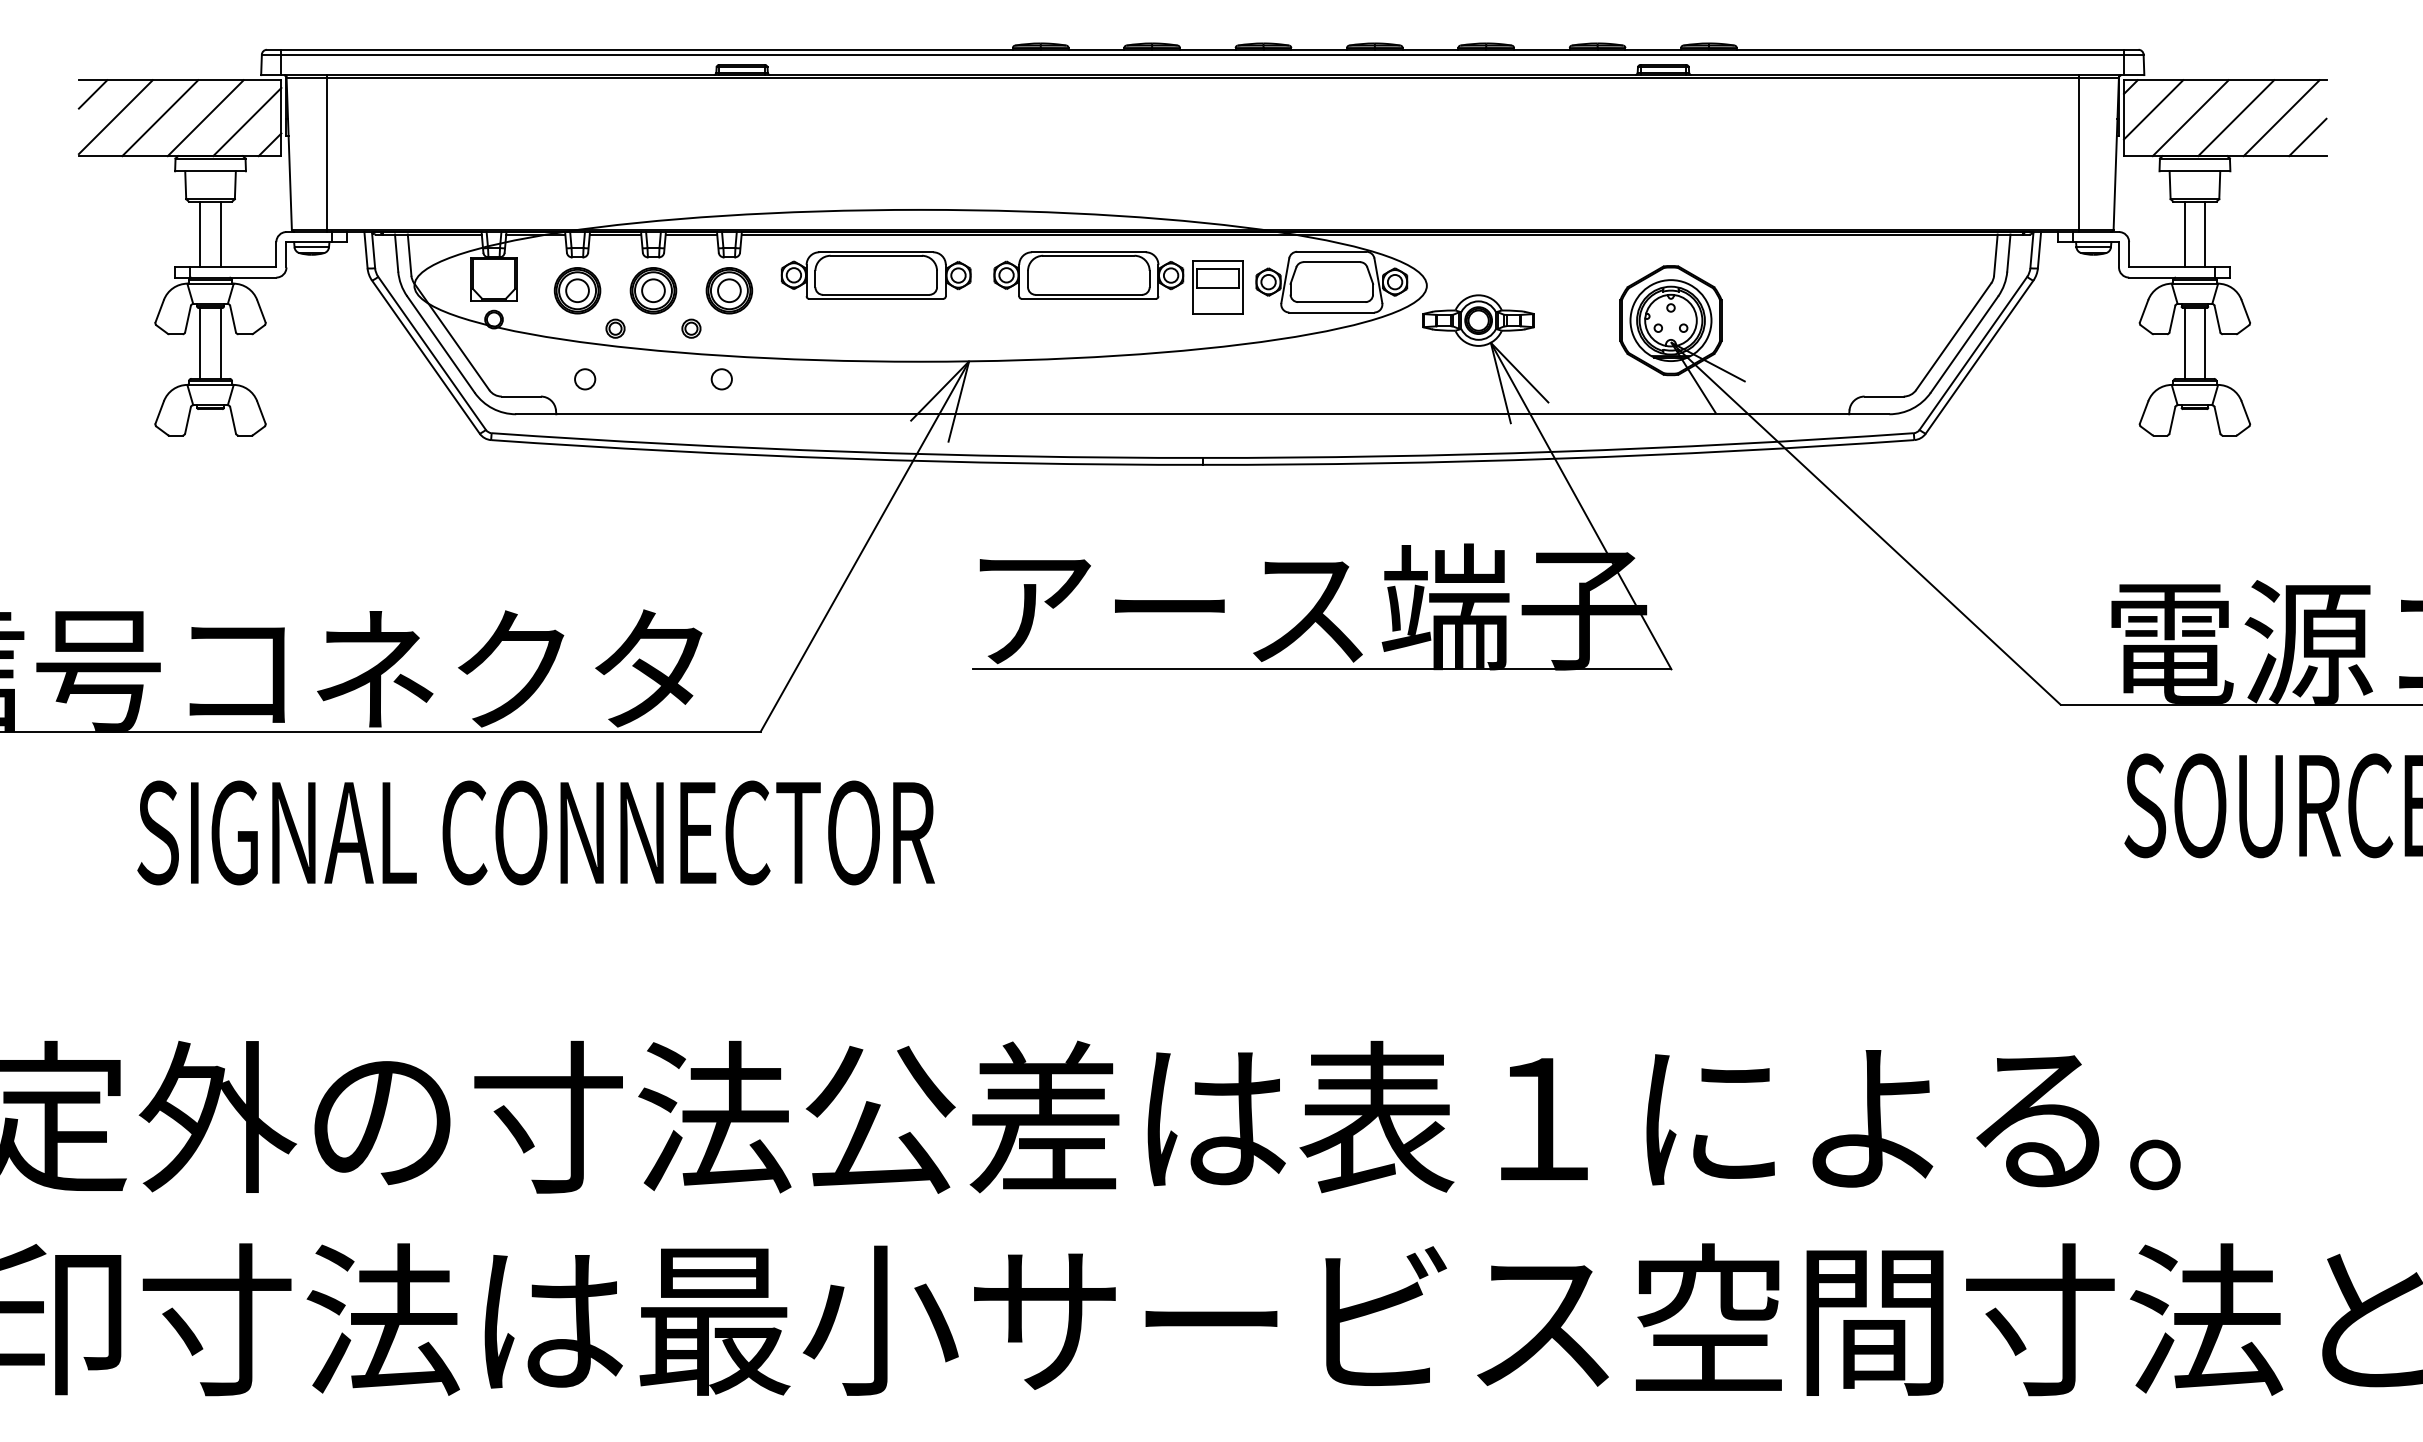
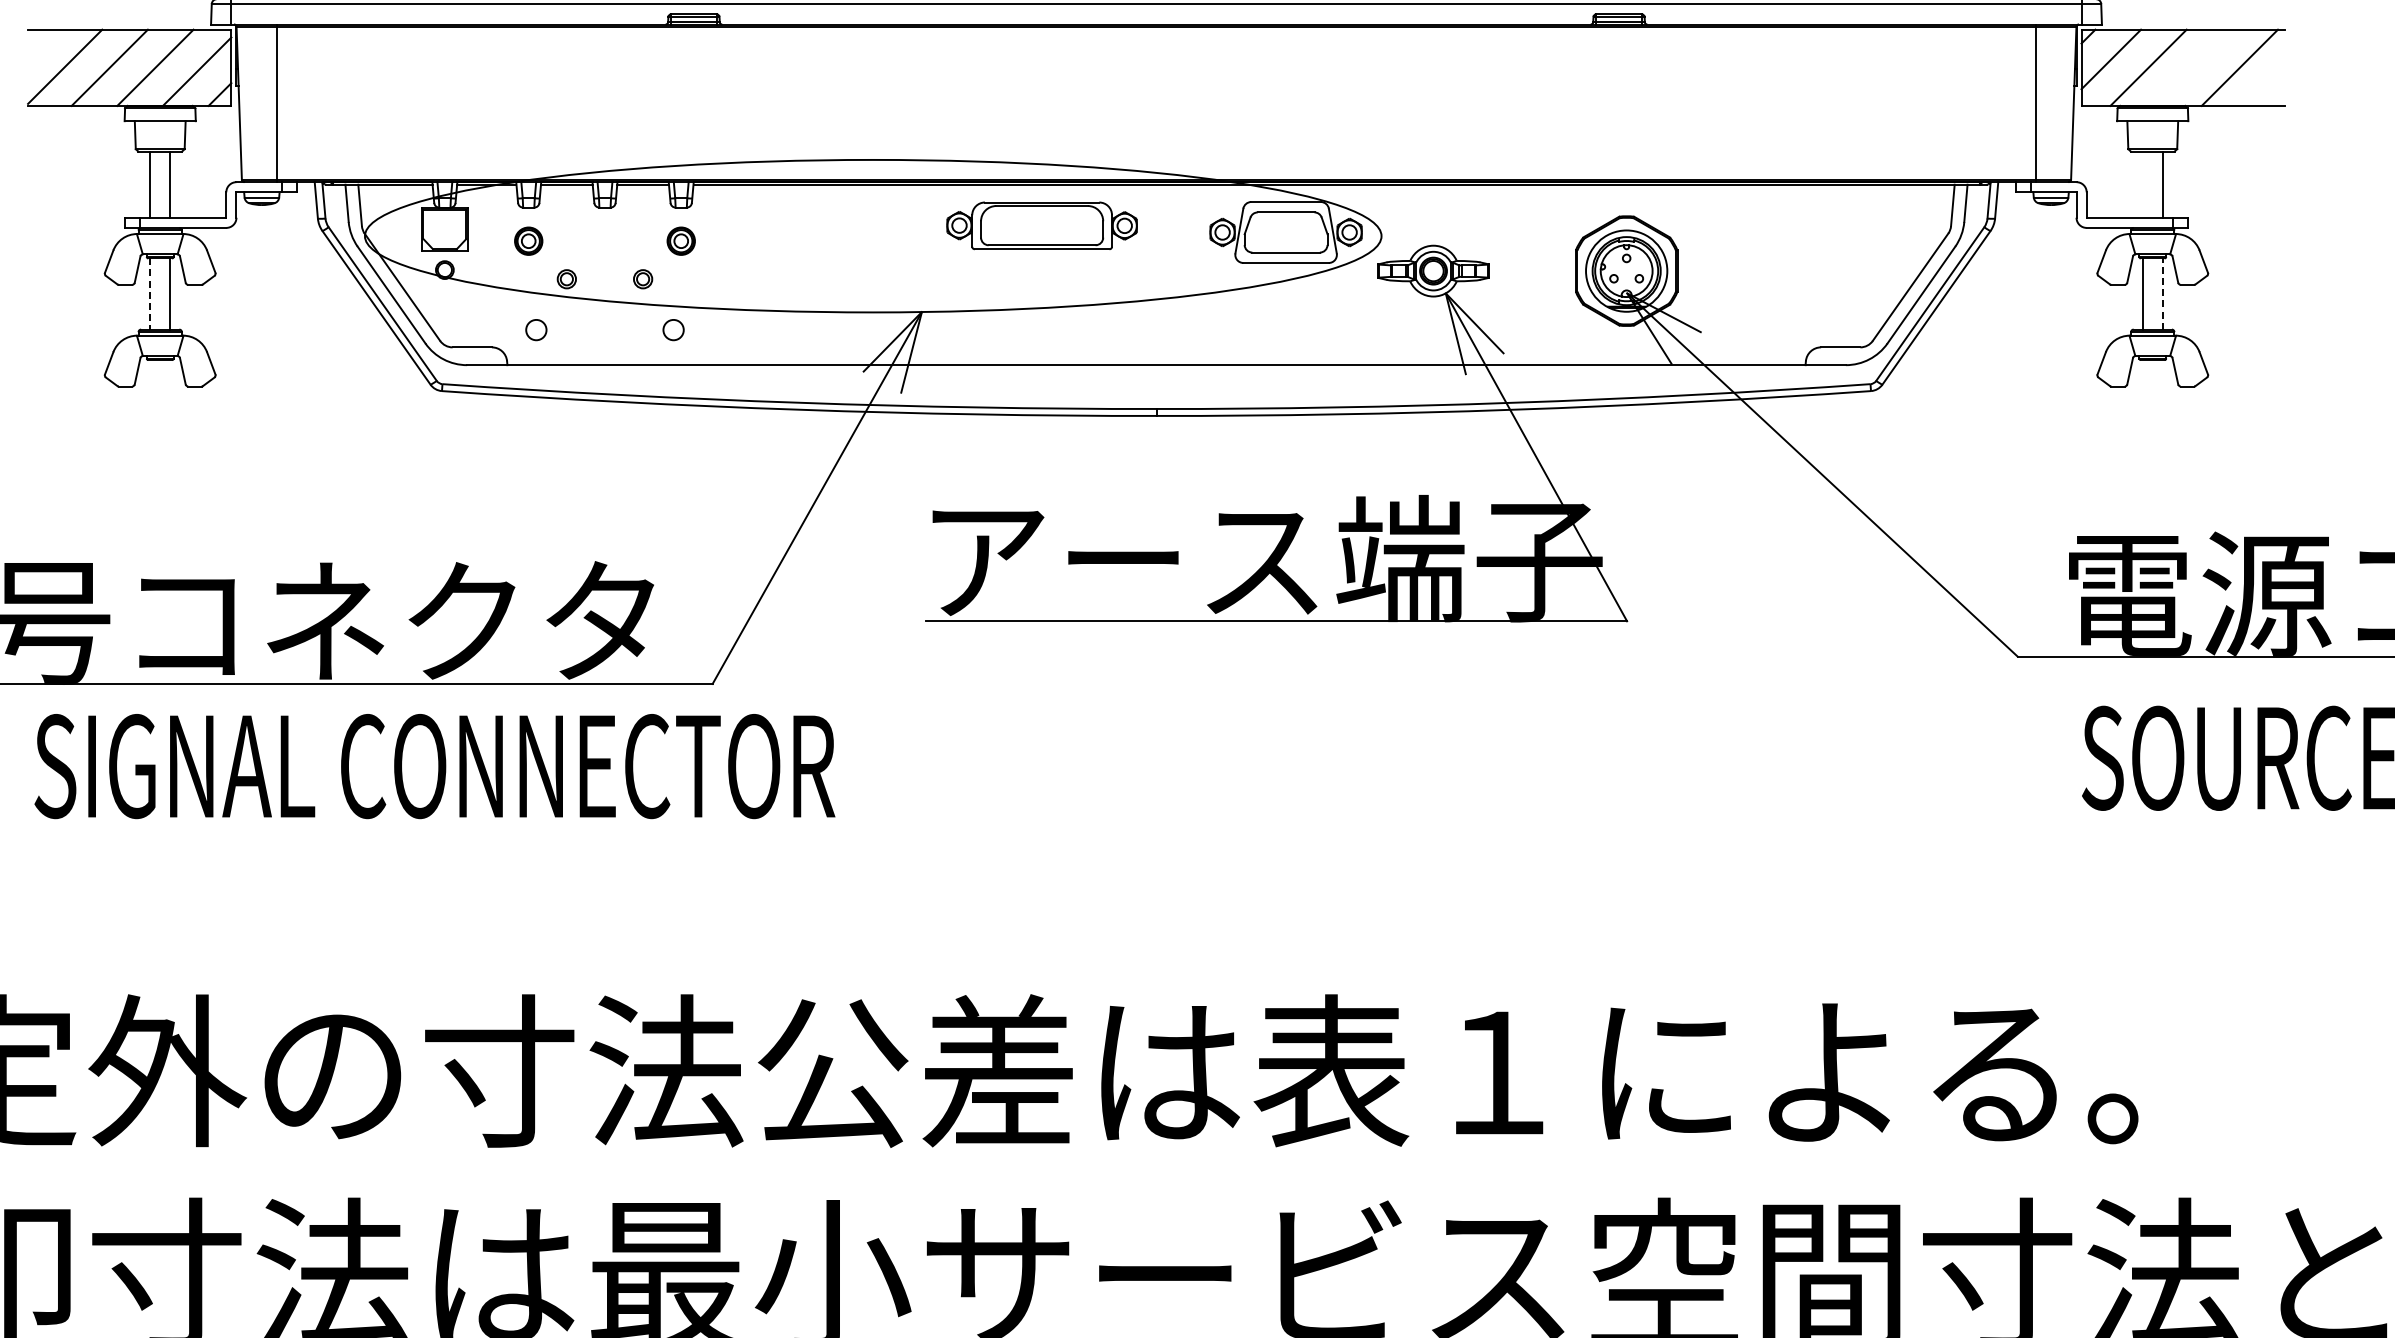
line: (92, 94) -> (41, 44), removed
line: (2236, 118) -> (2194, 68), removed
line: (2307, 137) -> (2265, 87), removed
line: (2184, 234) -> (2142, 184), removed
part: (875, 275) -> (827, 225), removed
part: (1217, 287) -> (1171, 237), removed
part: (577, 290) -> (528, 240), size x0.6
part: (653, 290) -> (605, 240), removed
part: (729, 290) -> (681, 240), size x0.6
line: (2205, 342) -> (2163, 293), solid -> dashed
line: (200, 343) -> (150, 294), solid -> dashed
text: (535, 832) -> (434, 766), moved

